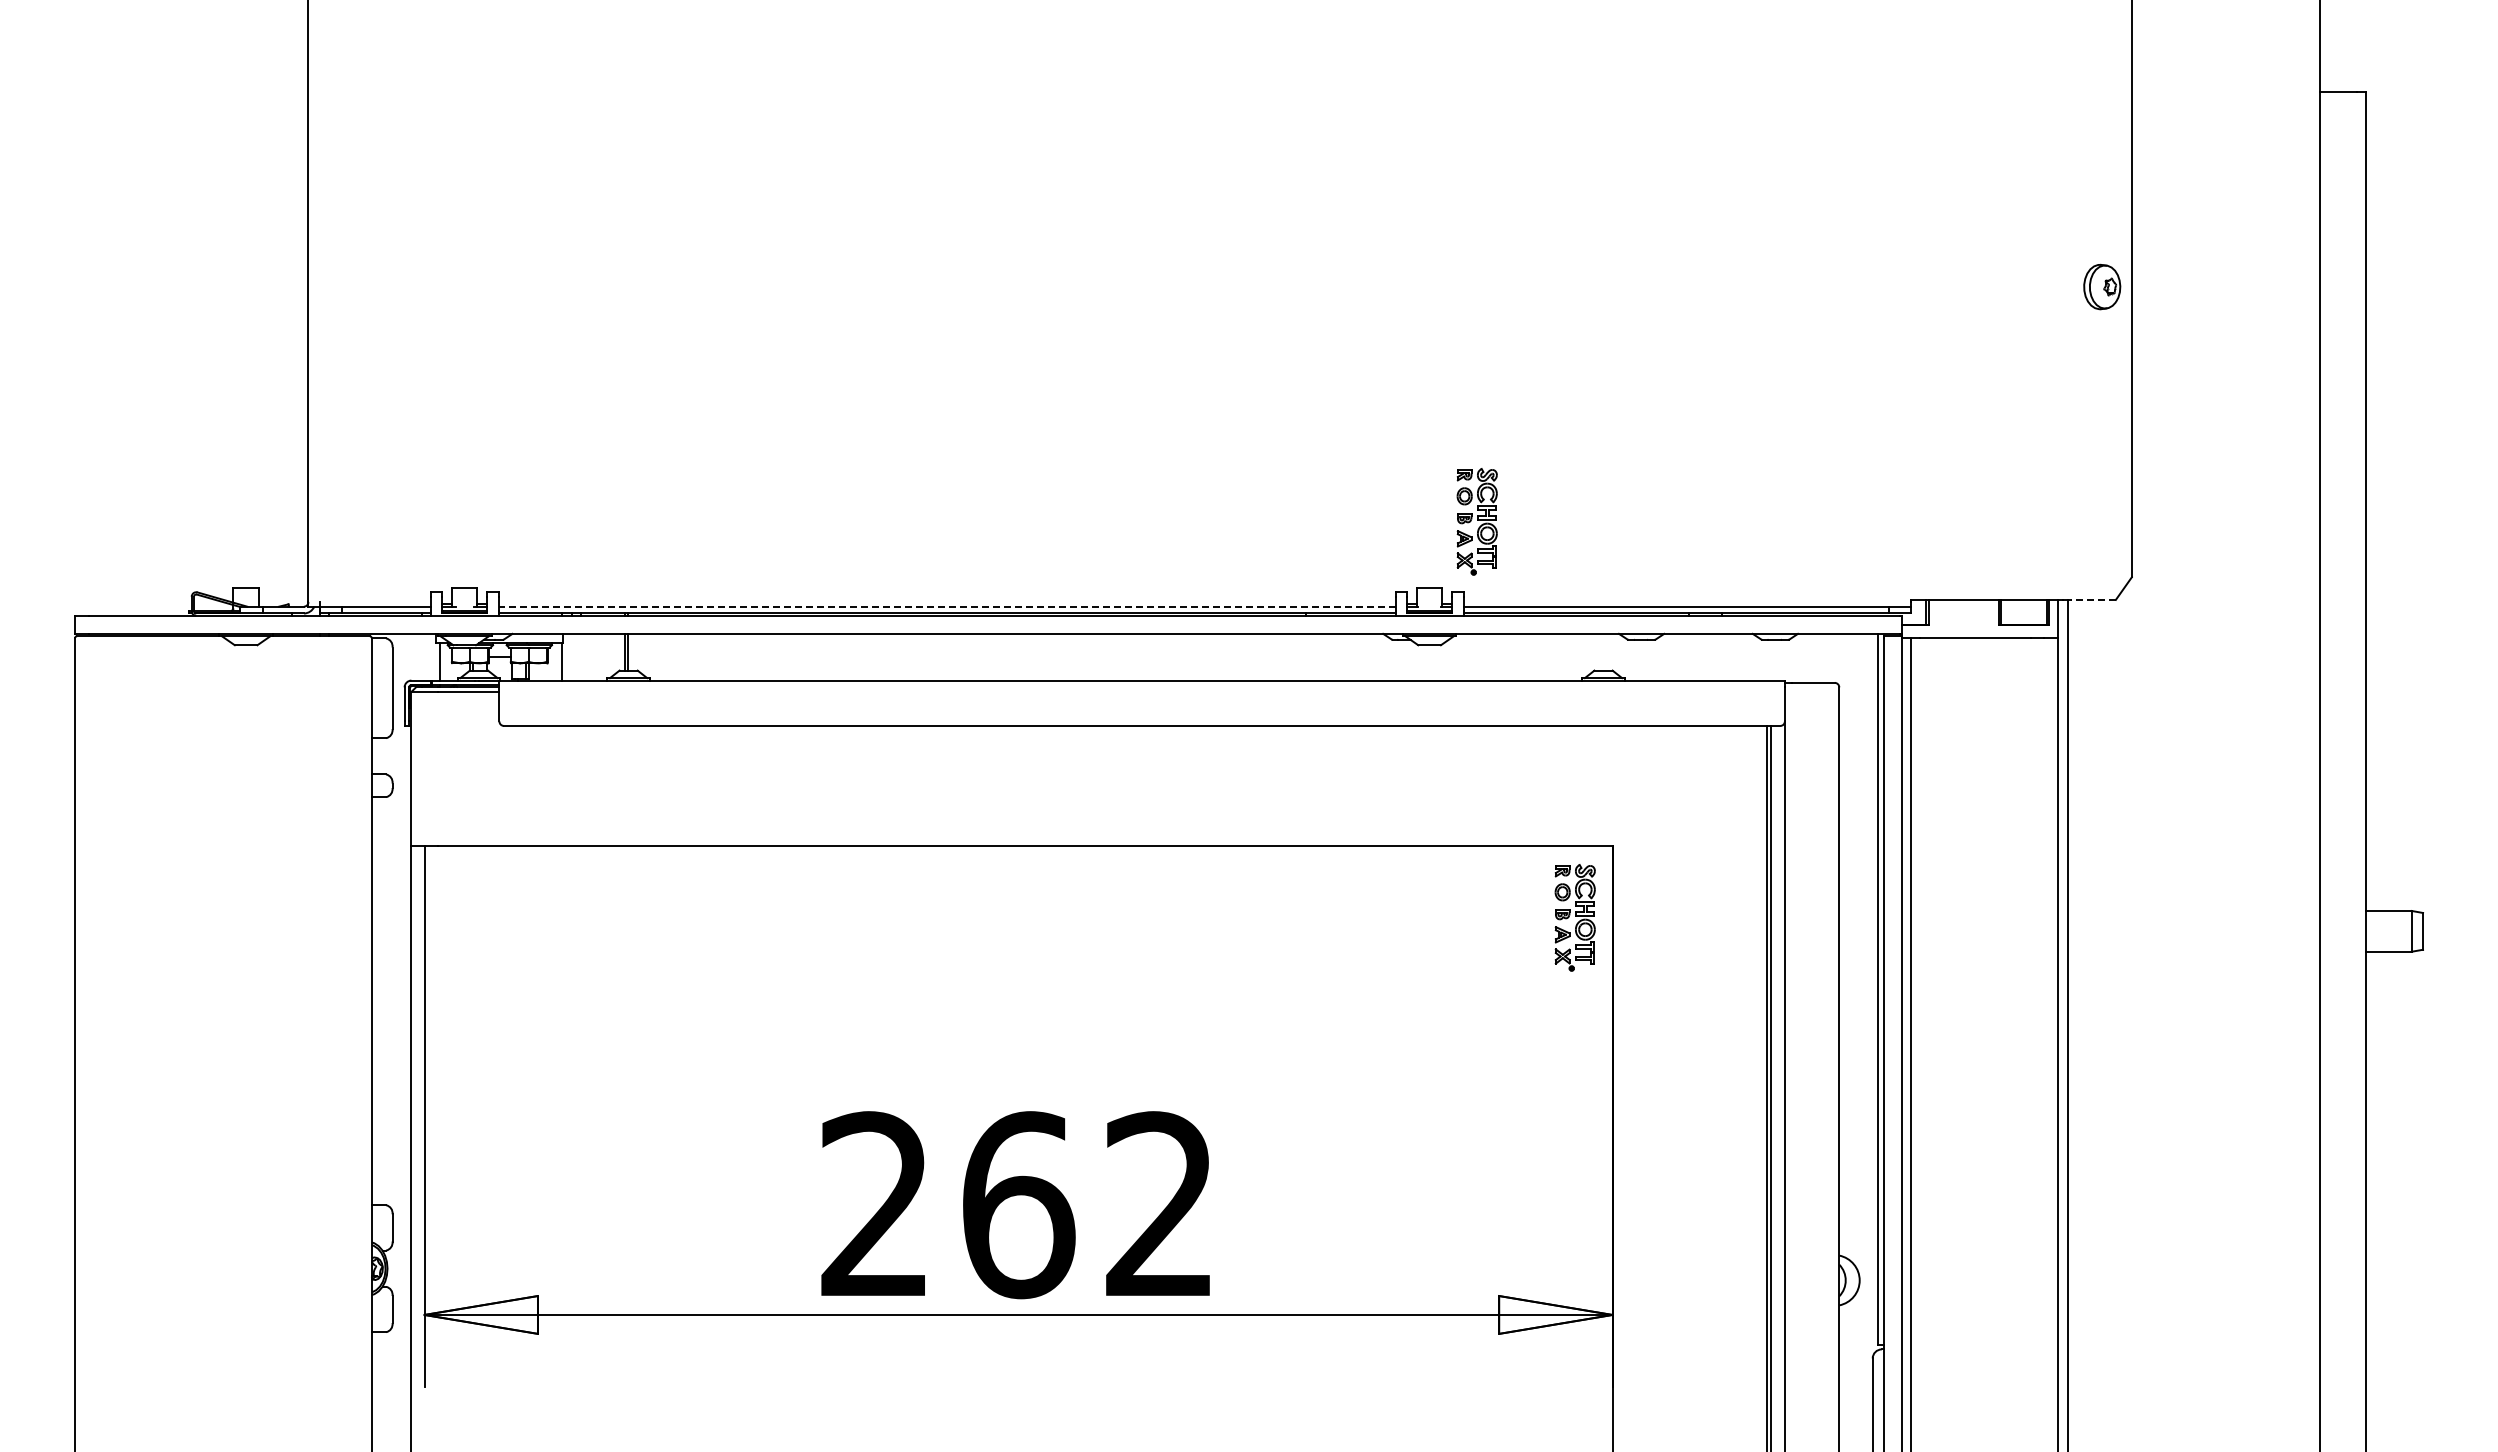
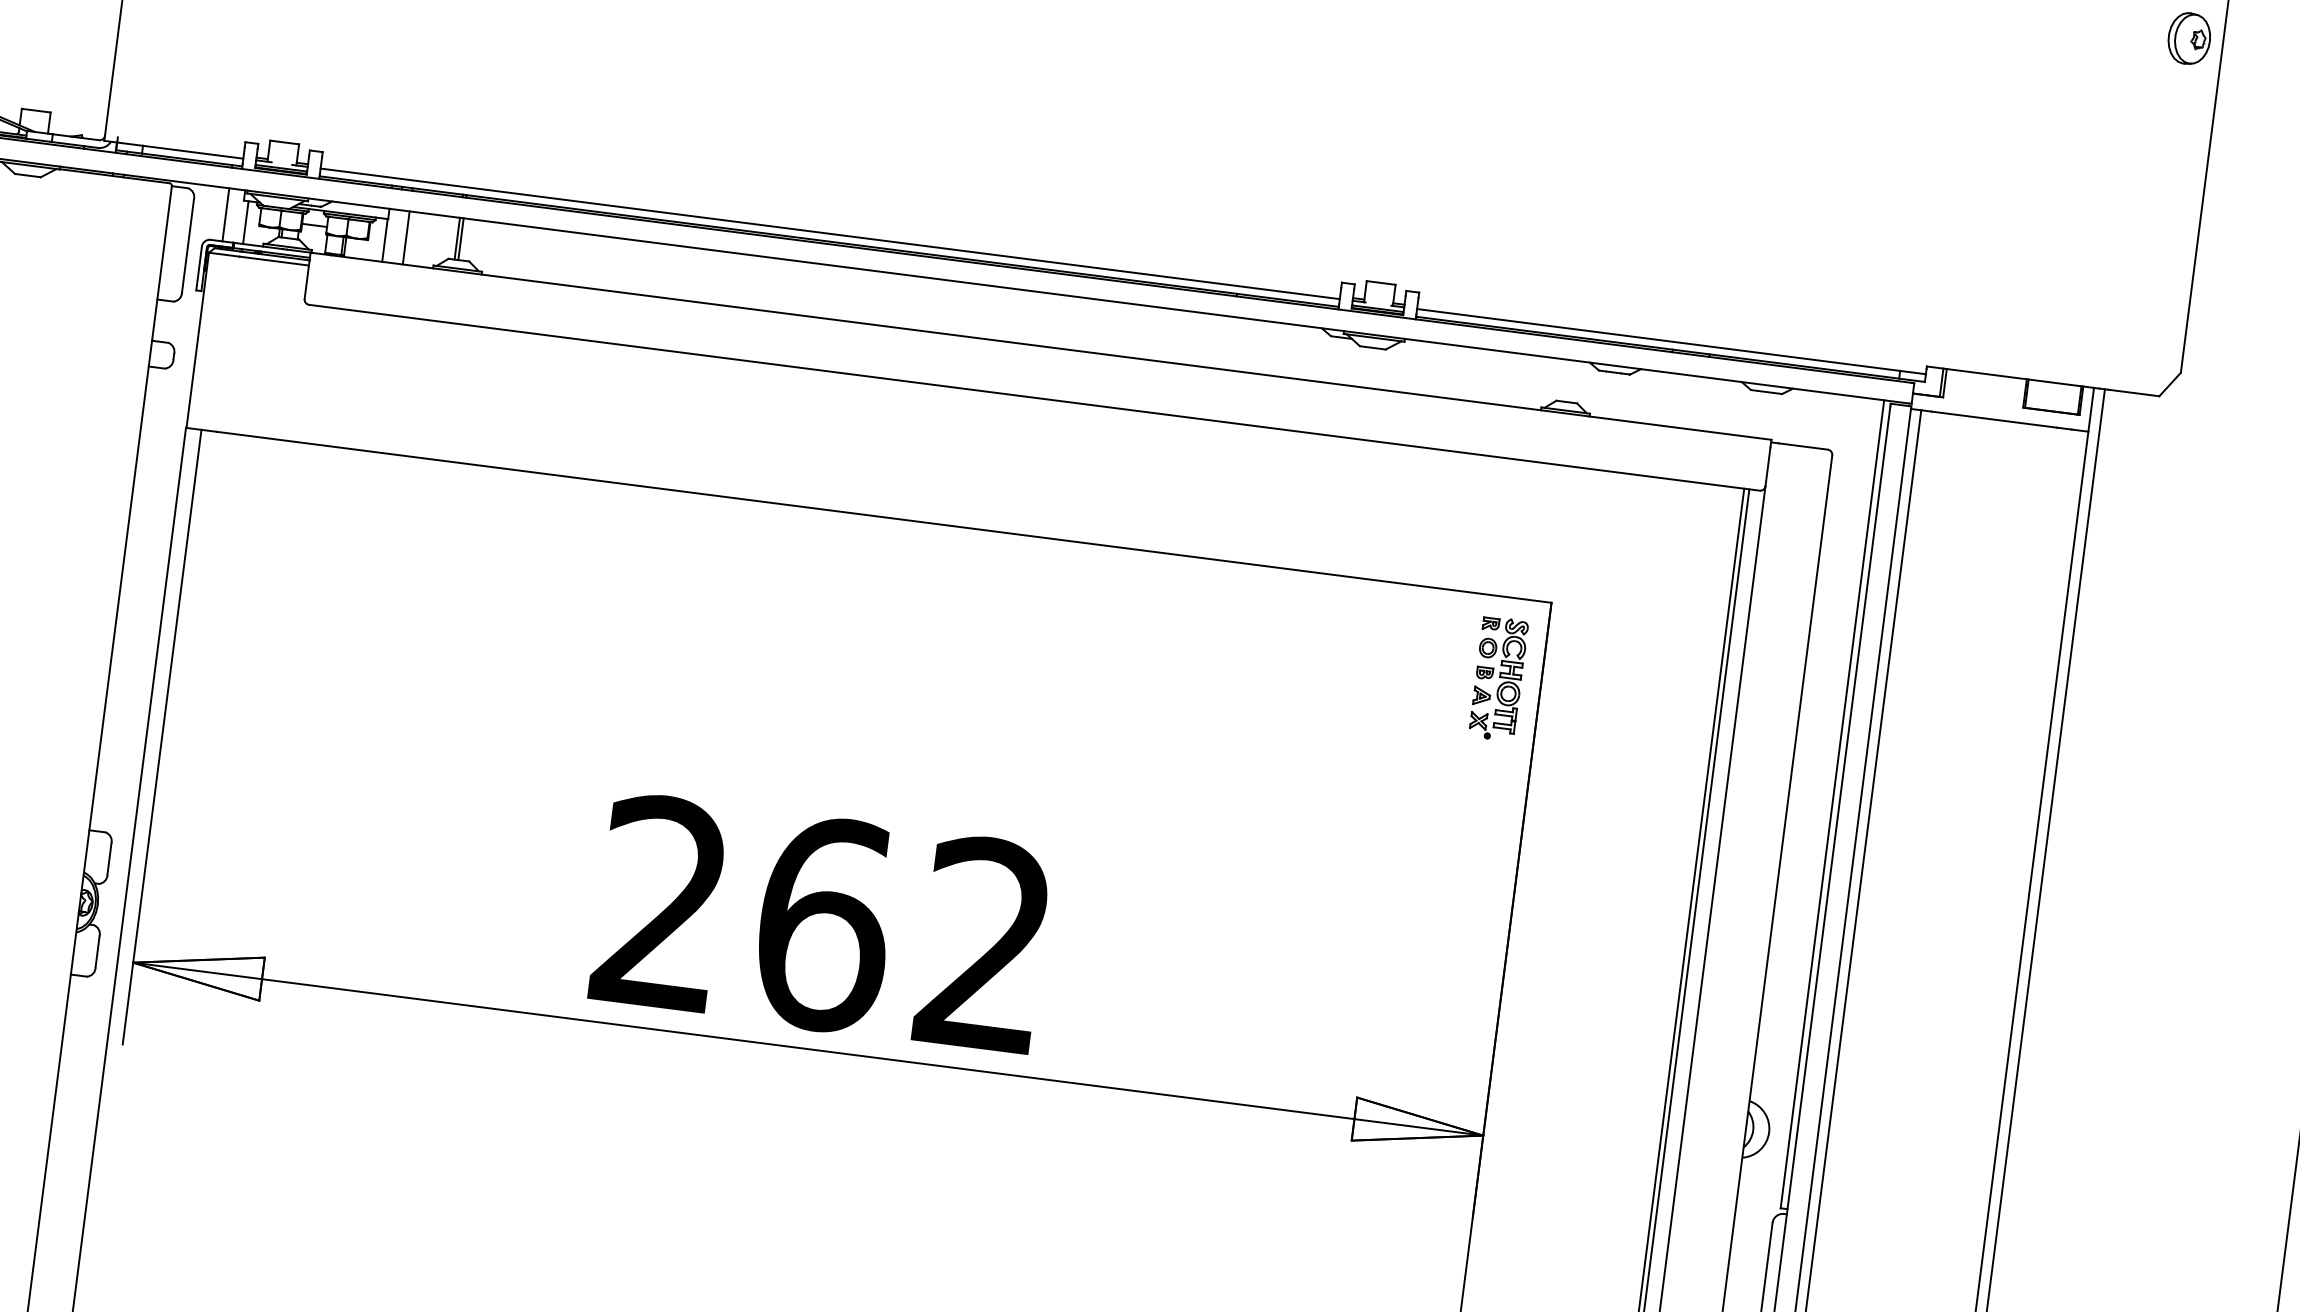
part: (1476, 521) -> (1444, 214), removed
line: (2093, 599) -> (2133, 392), dashed -> solid
line: (946, 606) -> (829, 233), dashed -> solid
line: (421, 656) -> (225, 213), added
line: (580, 656) -> (406, 237), added

